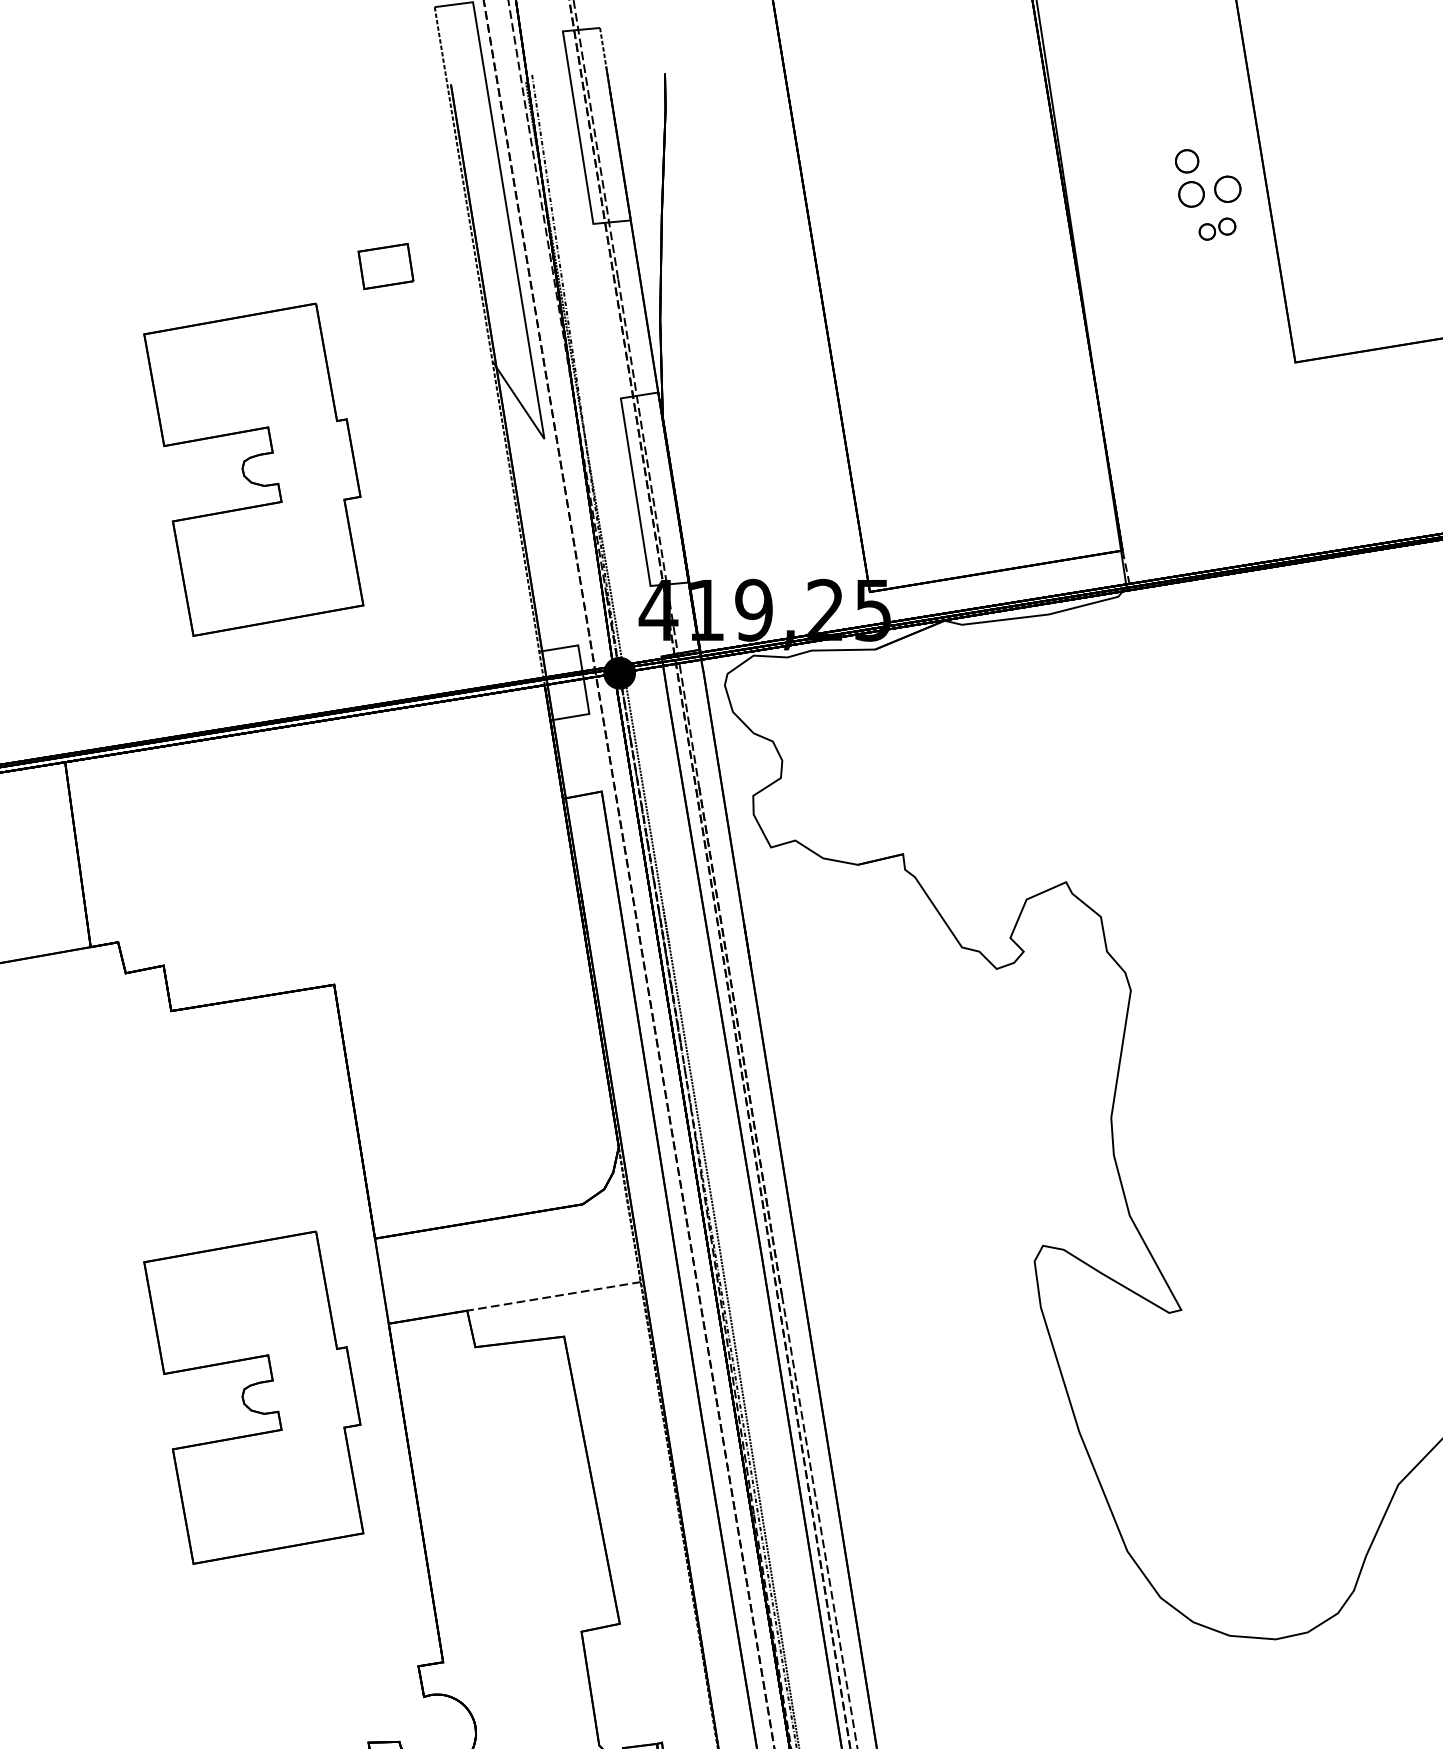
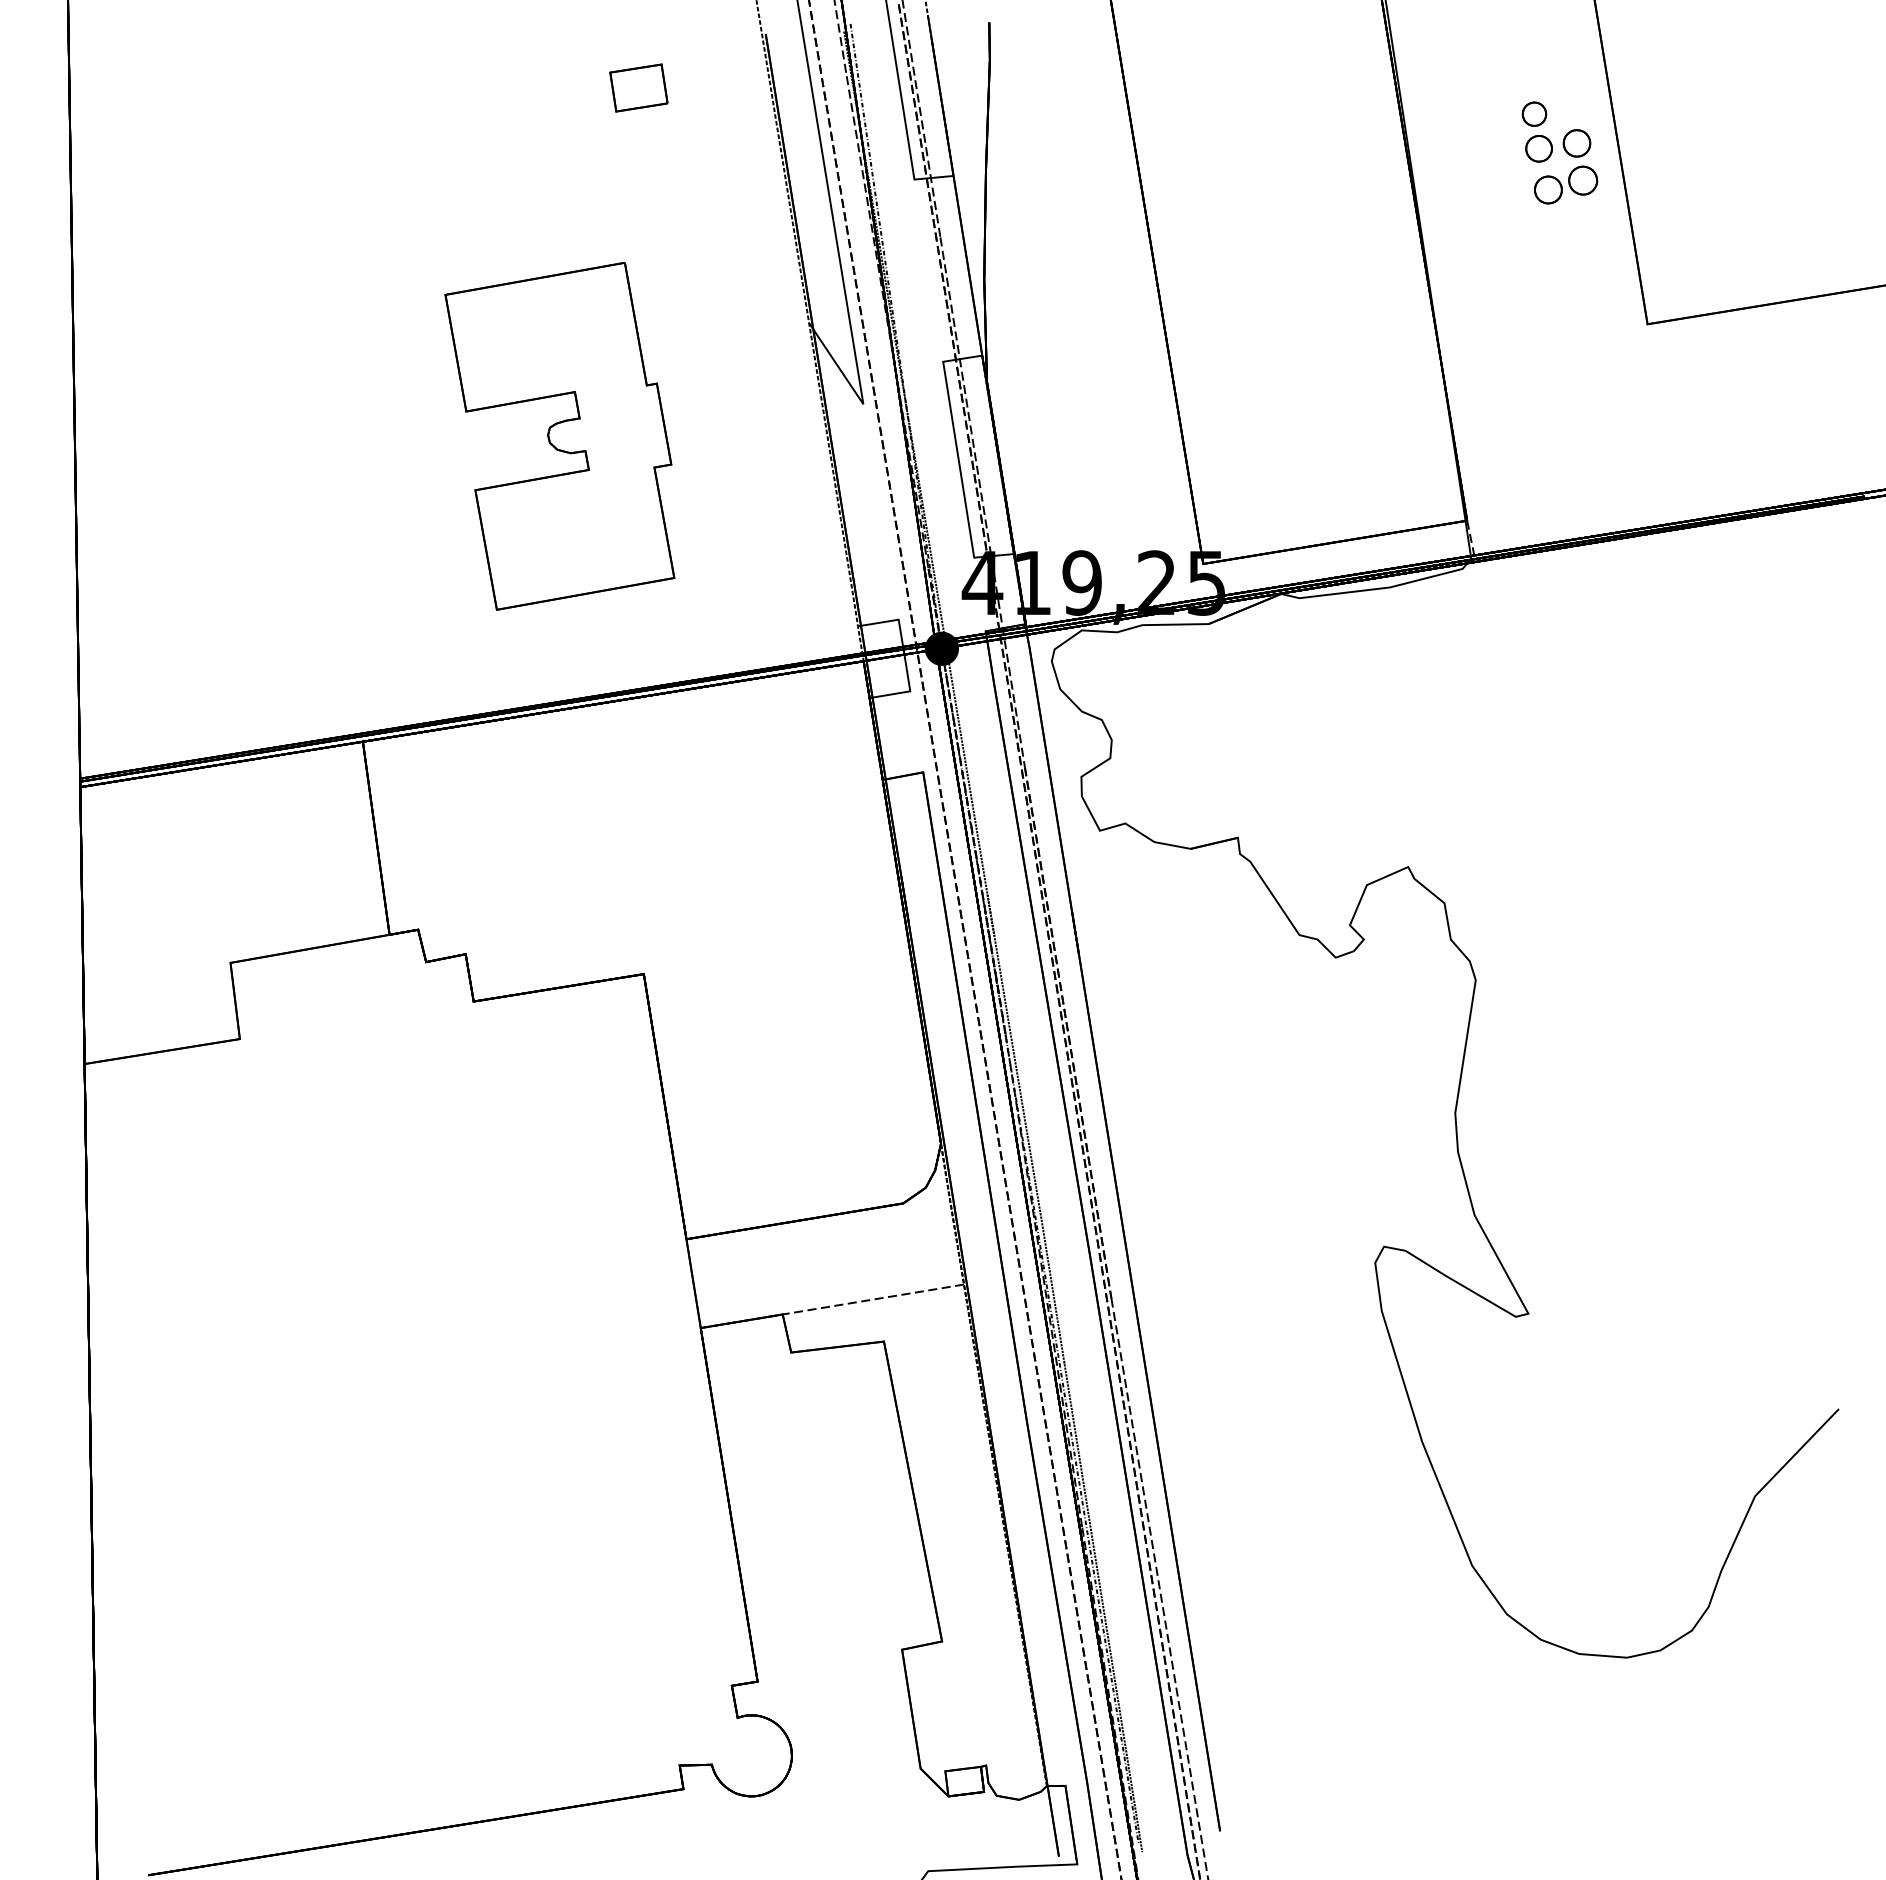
part: (1217, 228) -> (1566, 184), size x1.67
part: (385, 265) -> (638, 87), moved
part: (253, 1396) -> (559, 1404), removed

